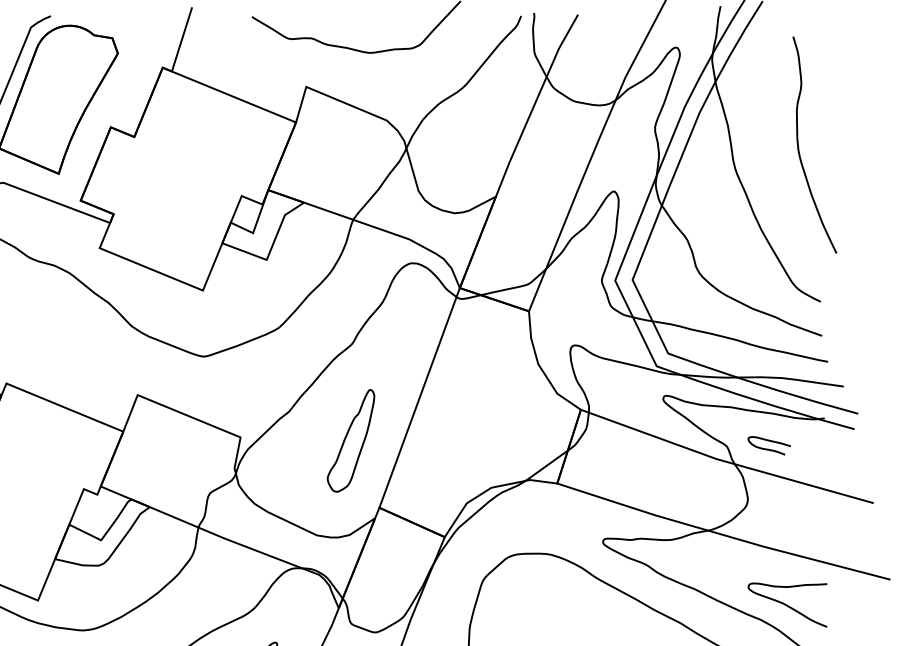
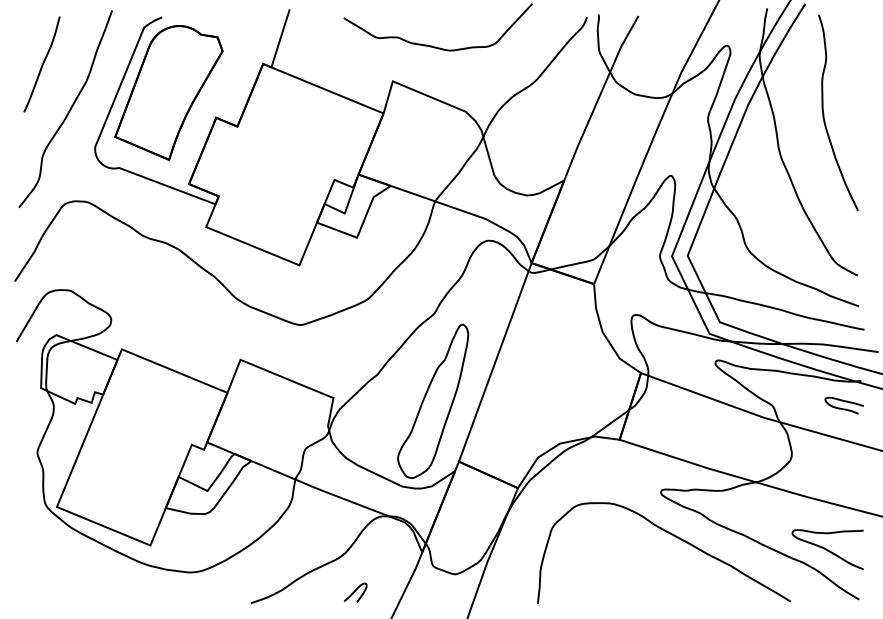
curve: (799, 145) -> (824, 113), moved
part: (351, 440) -> (433, 400), size x1.67
curve: (768, 448) -> (843, 408), moved

